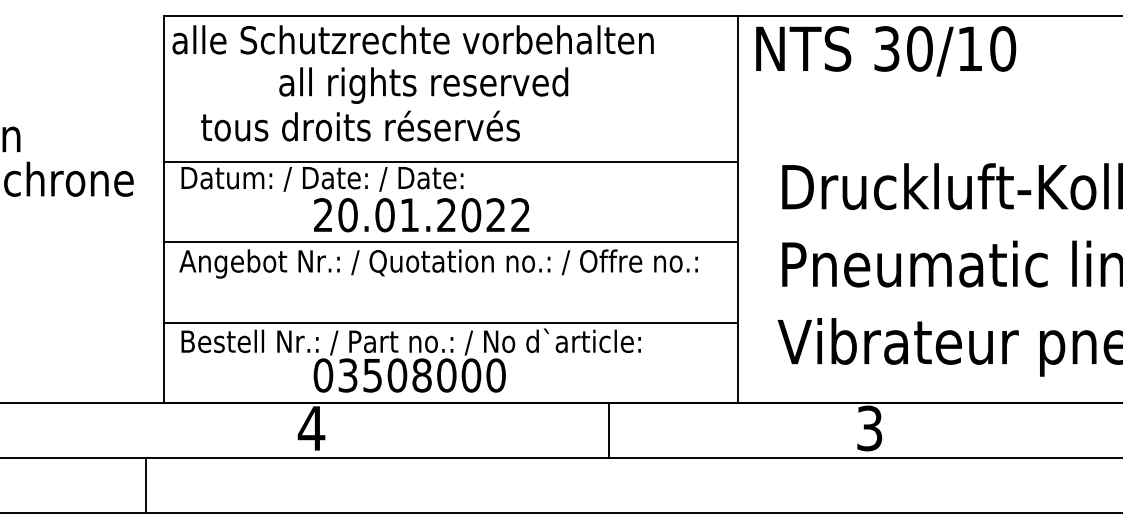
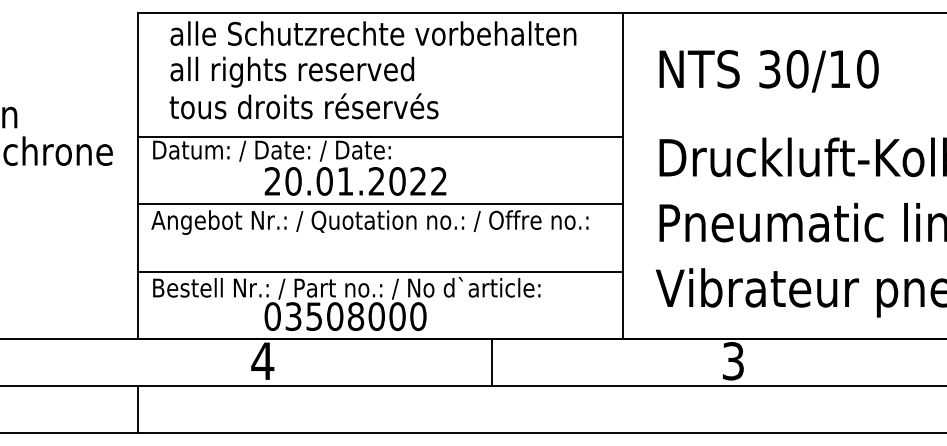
text: (413, 39) -> (373, 33), moved
text: (885, 51) -> (768, 71), moved
text: (423, 84) -> (292, 71), moved
line: (608, 429) -> (492, 362), moved
line: (146, 485) -> (138, 409), moved

